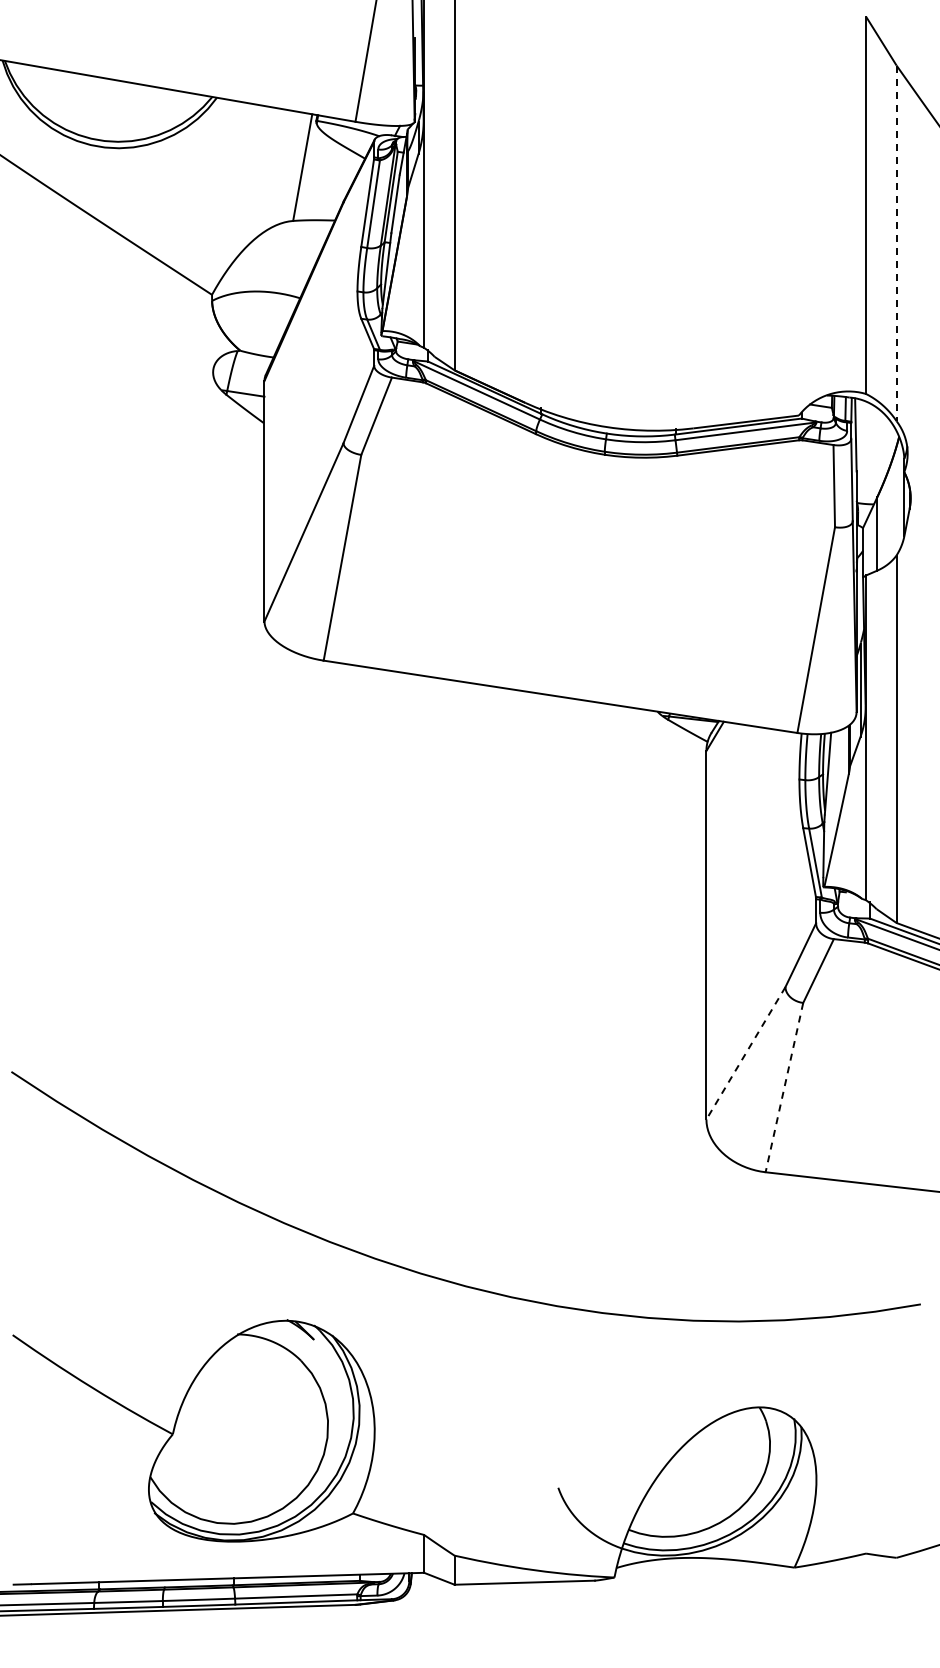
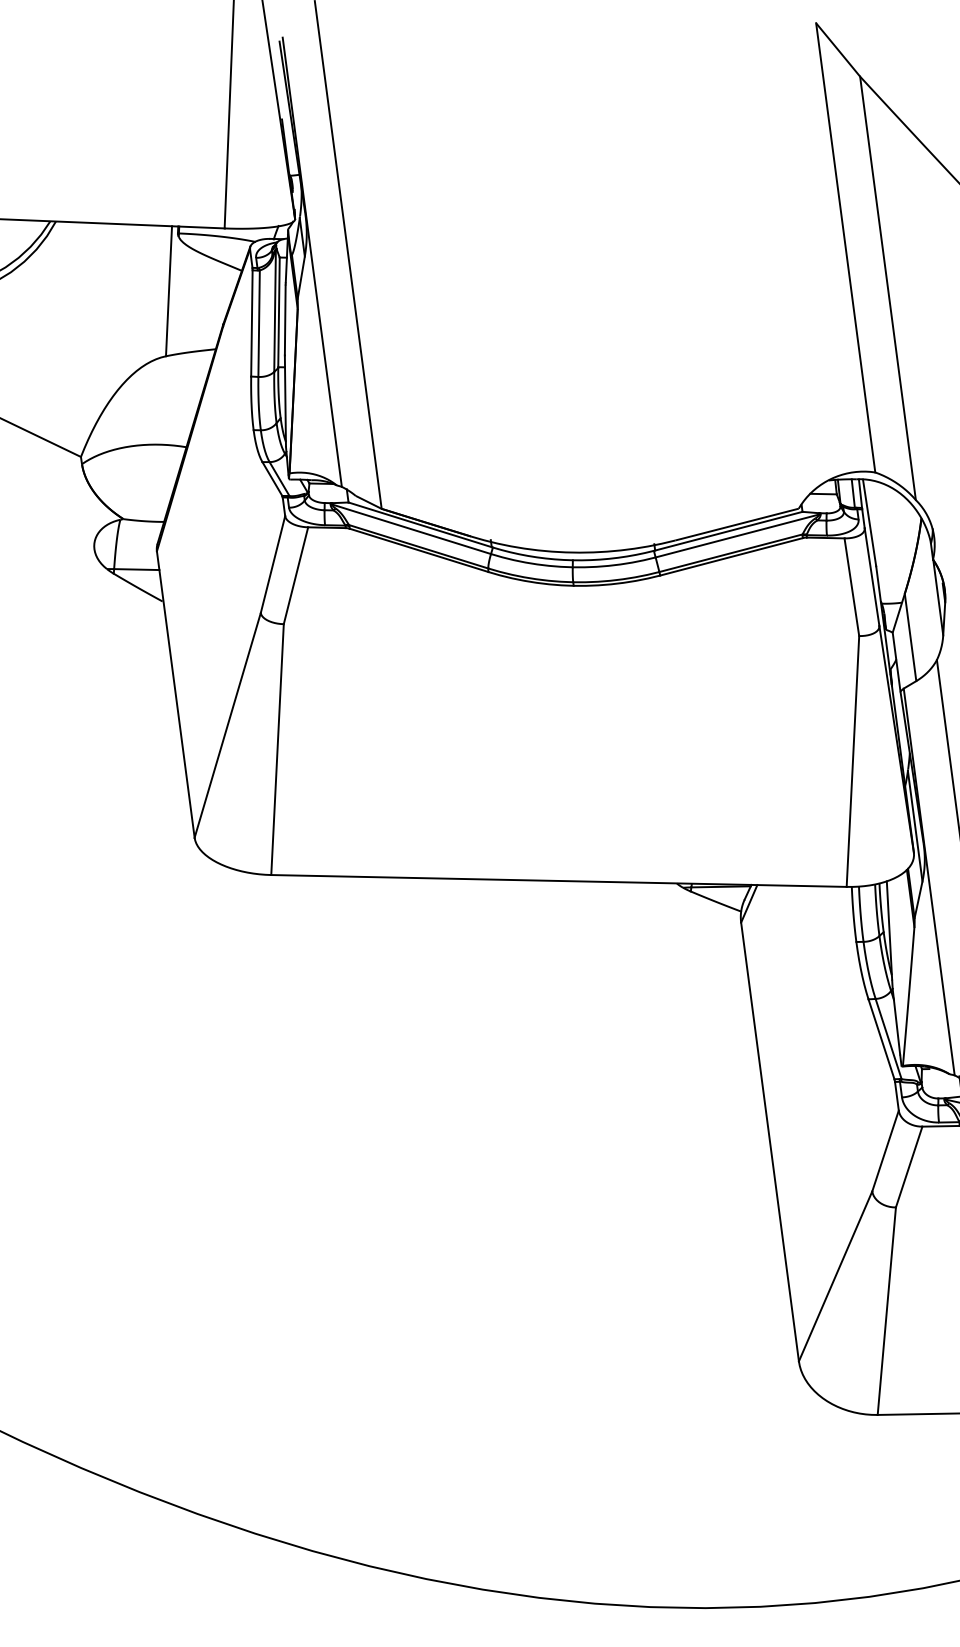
line: (896, 243) -> (887, 288), dashed -> solid
line: (745, 1053) -> (835, 1276), dashed -> solid
line: (784, 1087) -> (886, 1311), dashed -> solid

